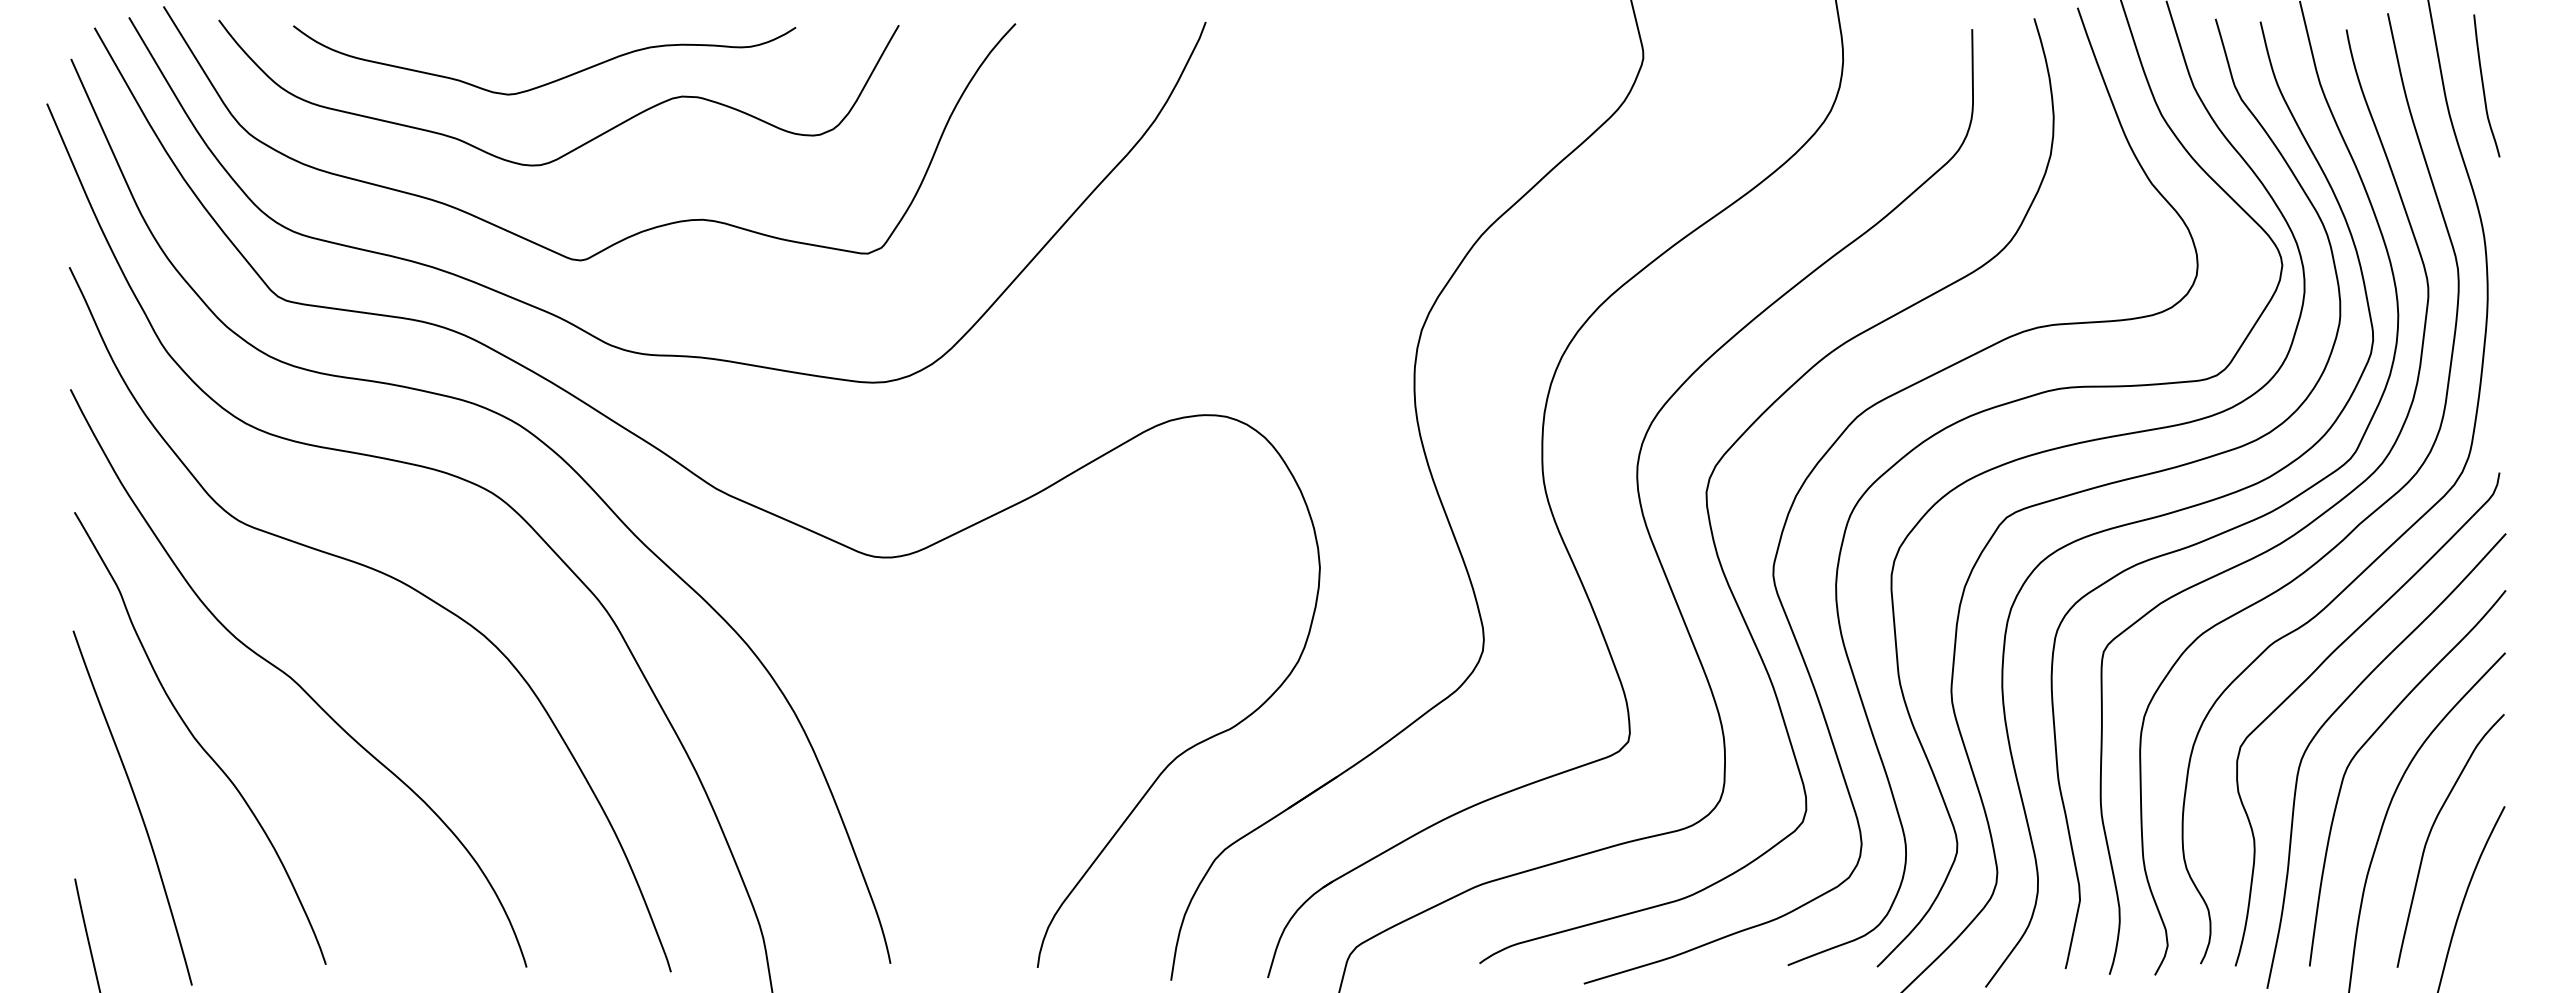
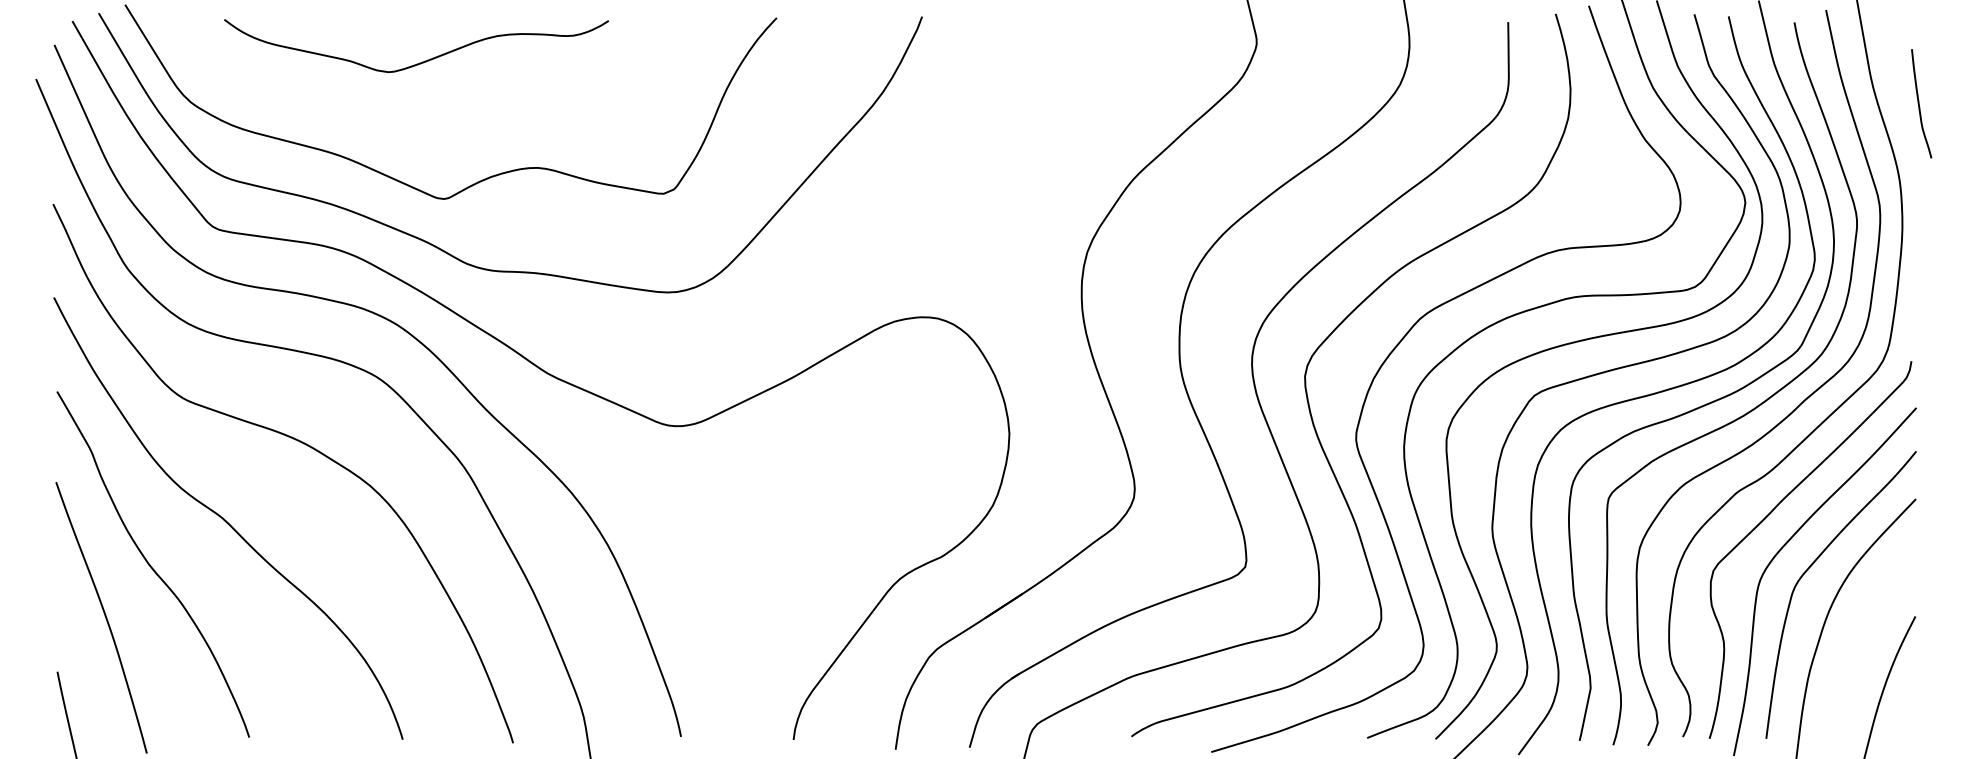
curve: (2484, 86) -> (1919, 104), moved
curve: (588, 140) -> (450, 107), removed
curve: (2431, 832) -> (1859, 636), removed

